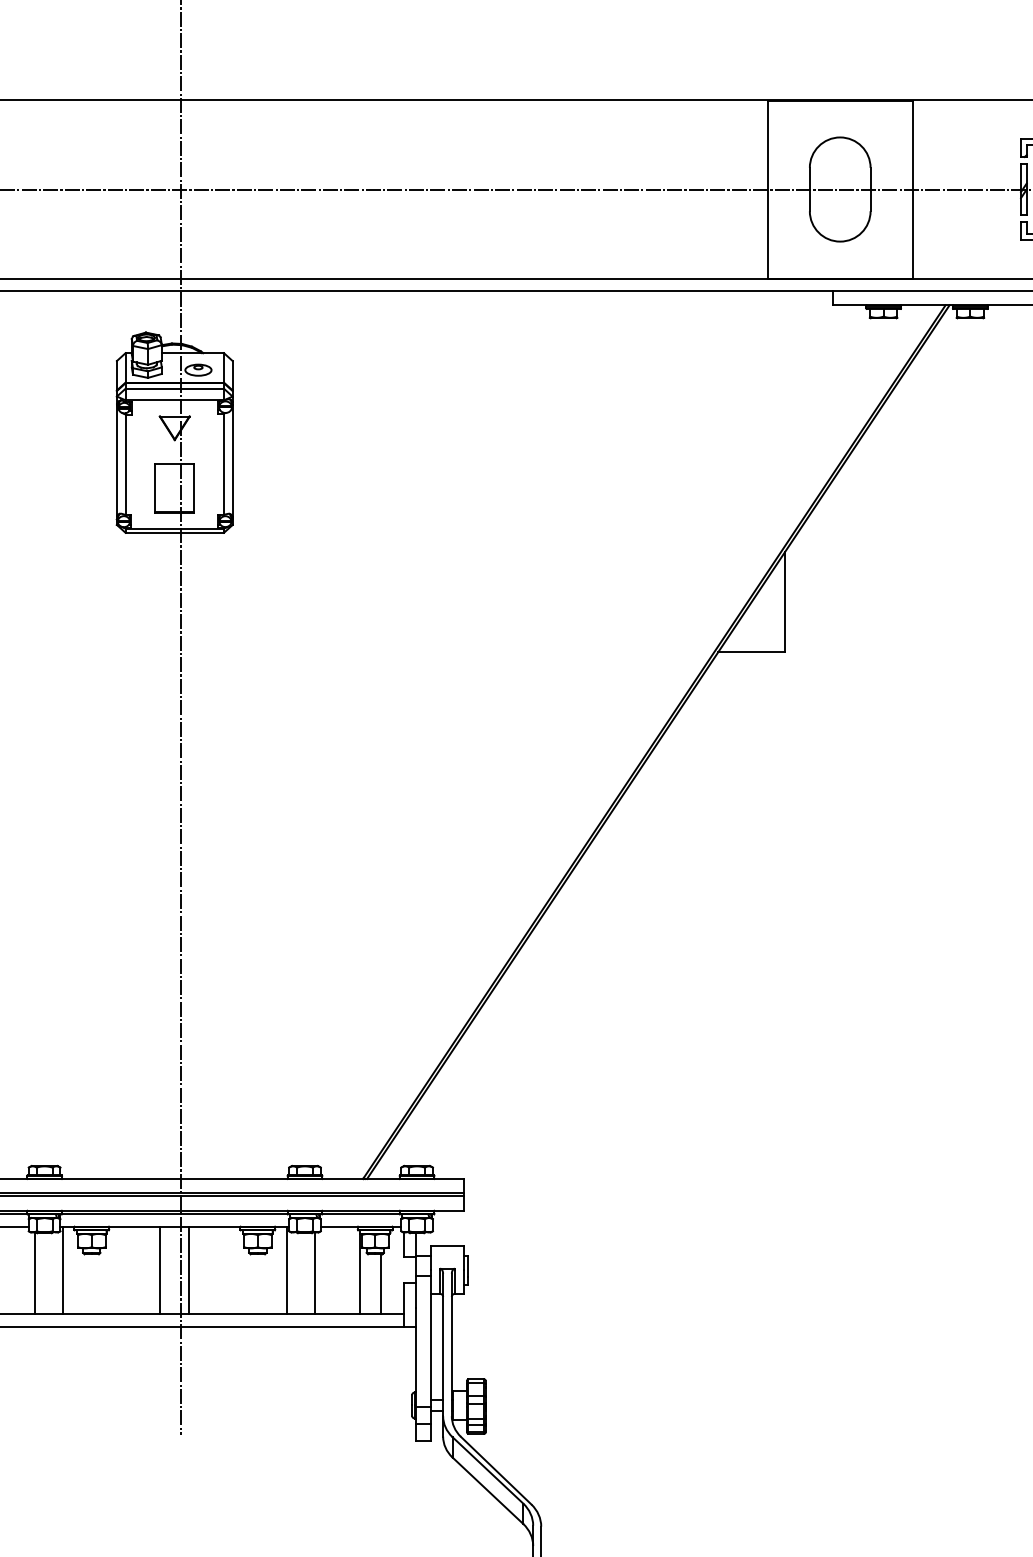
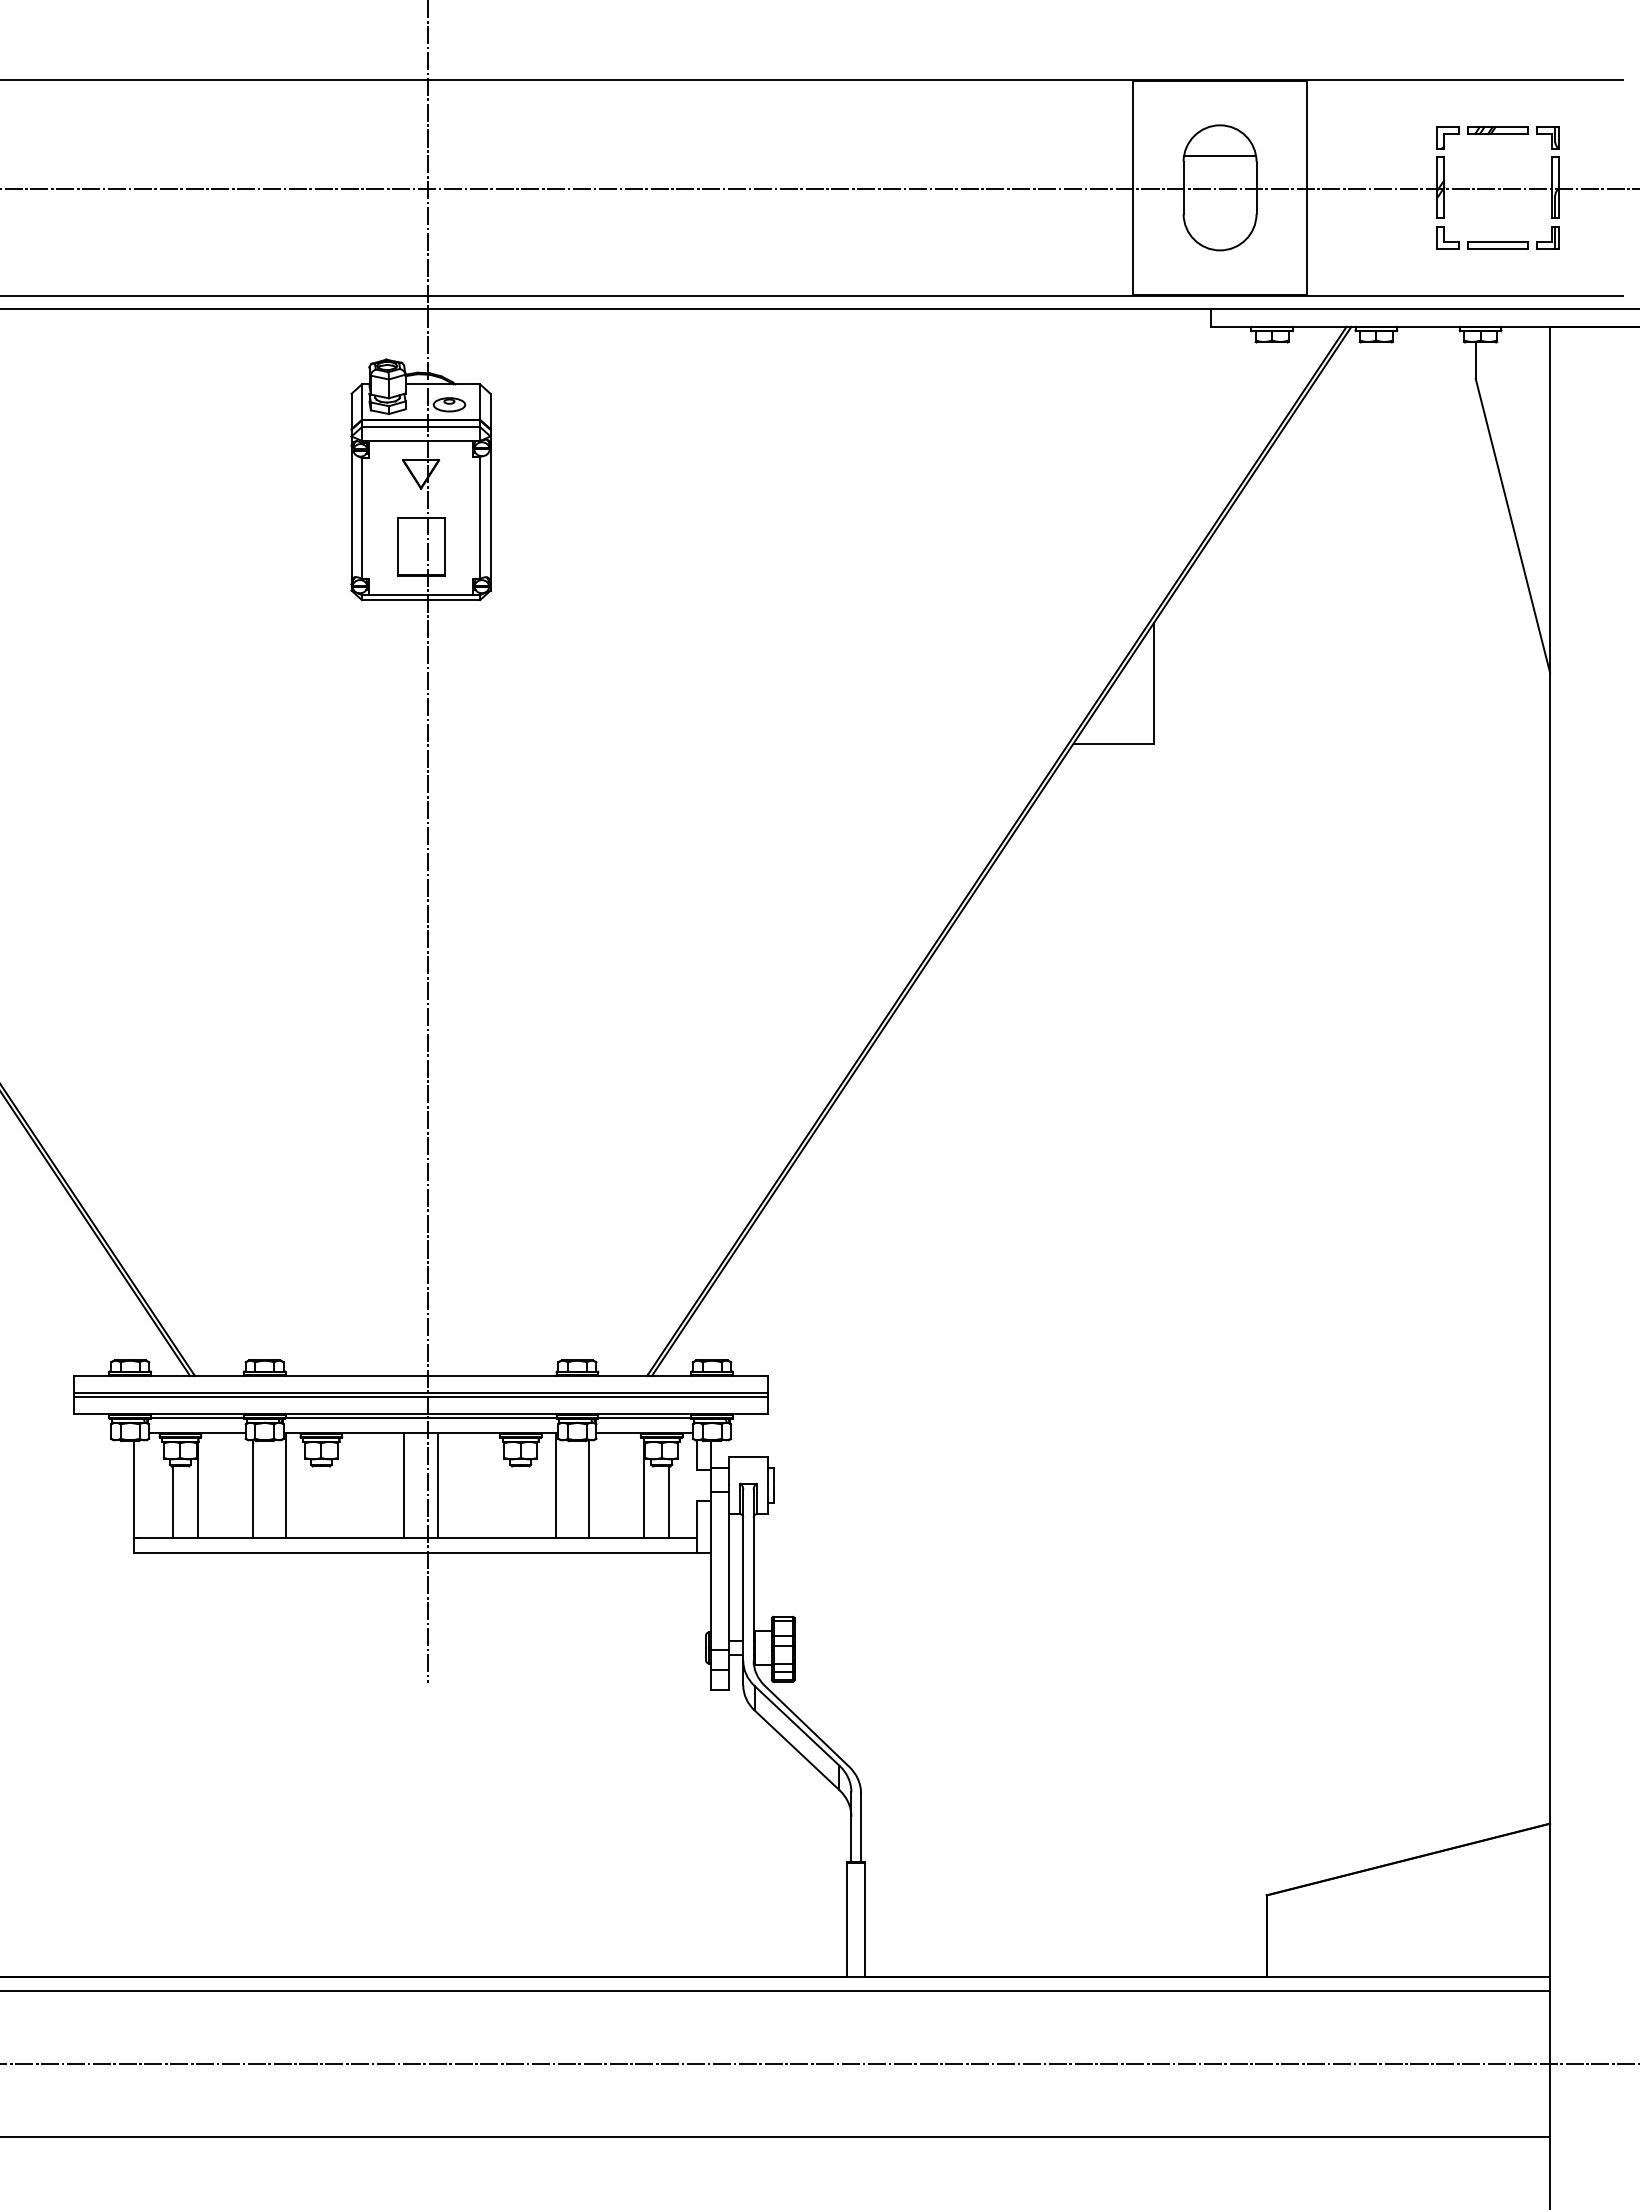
line: (840, 162) -> (1220, 155), added

